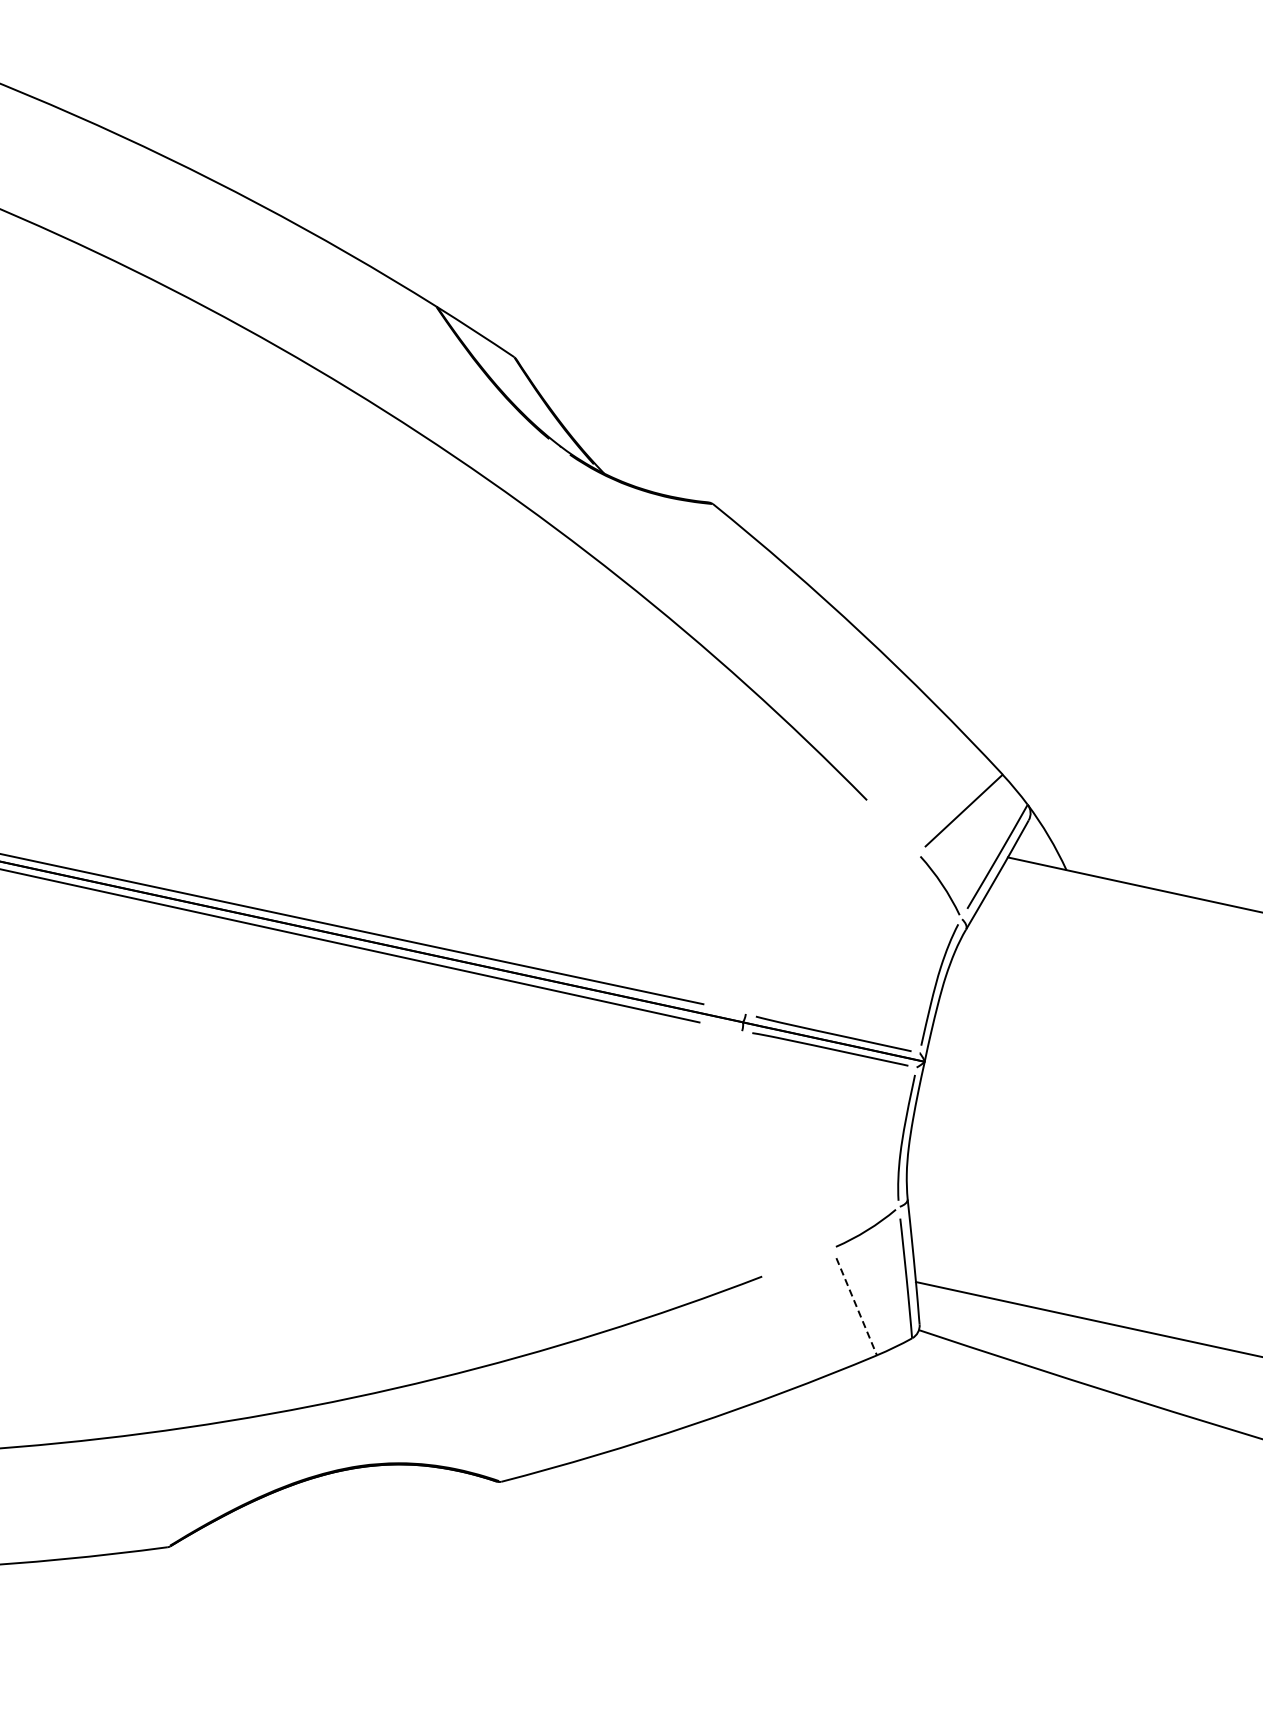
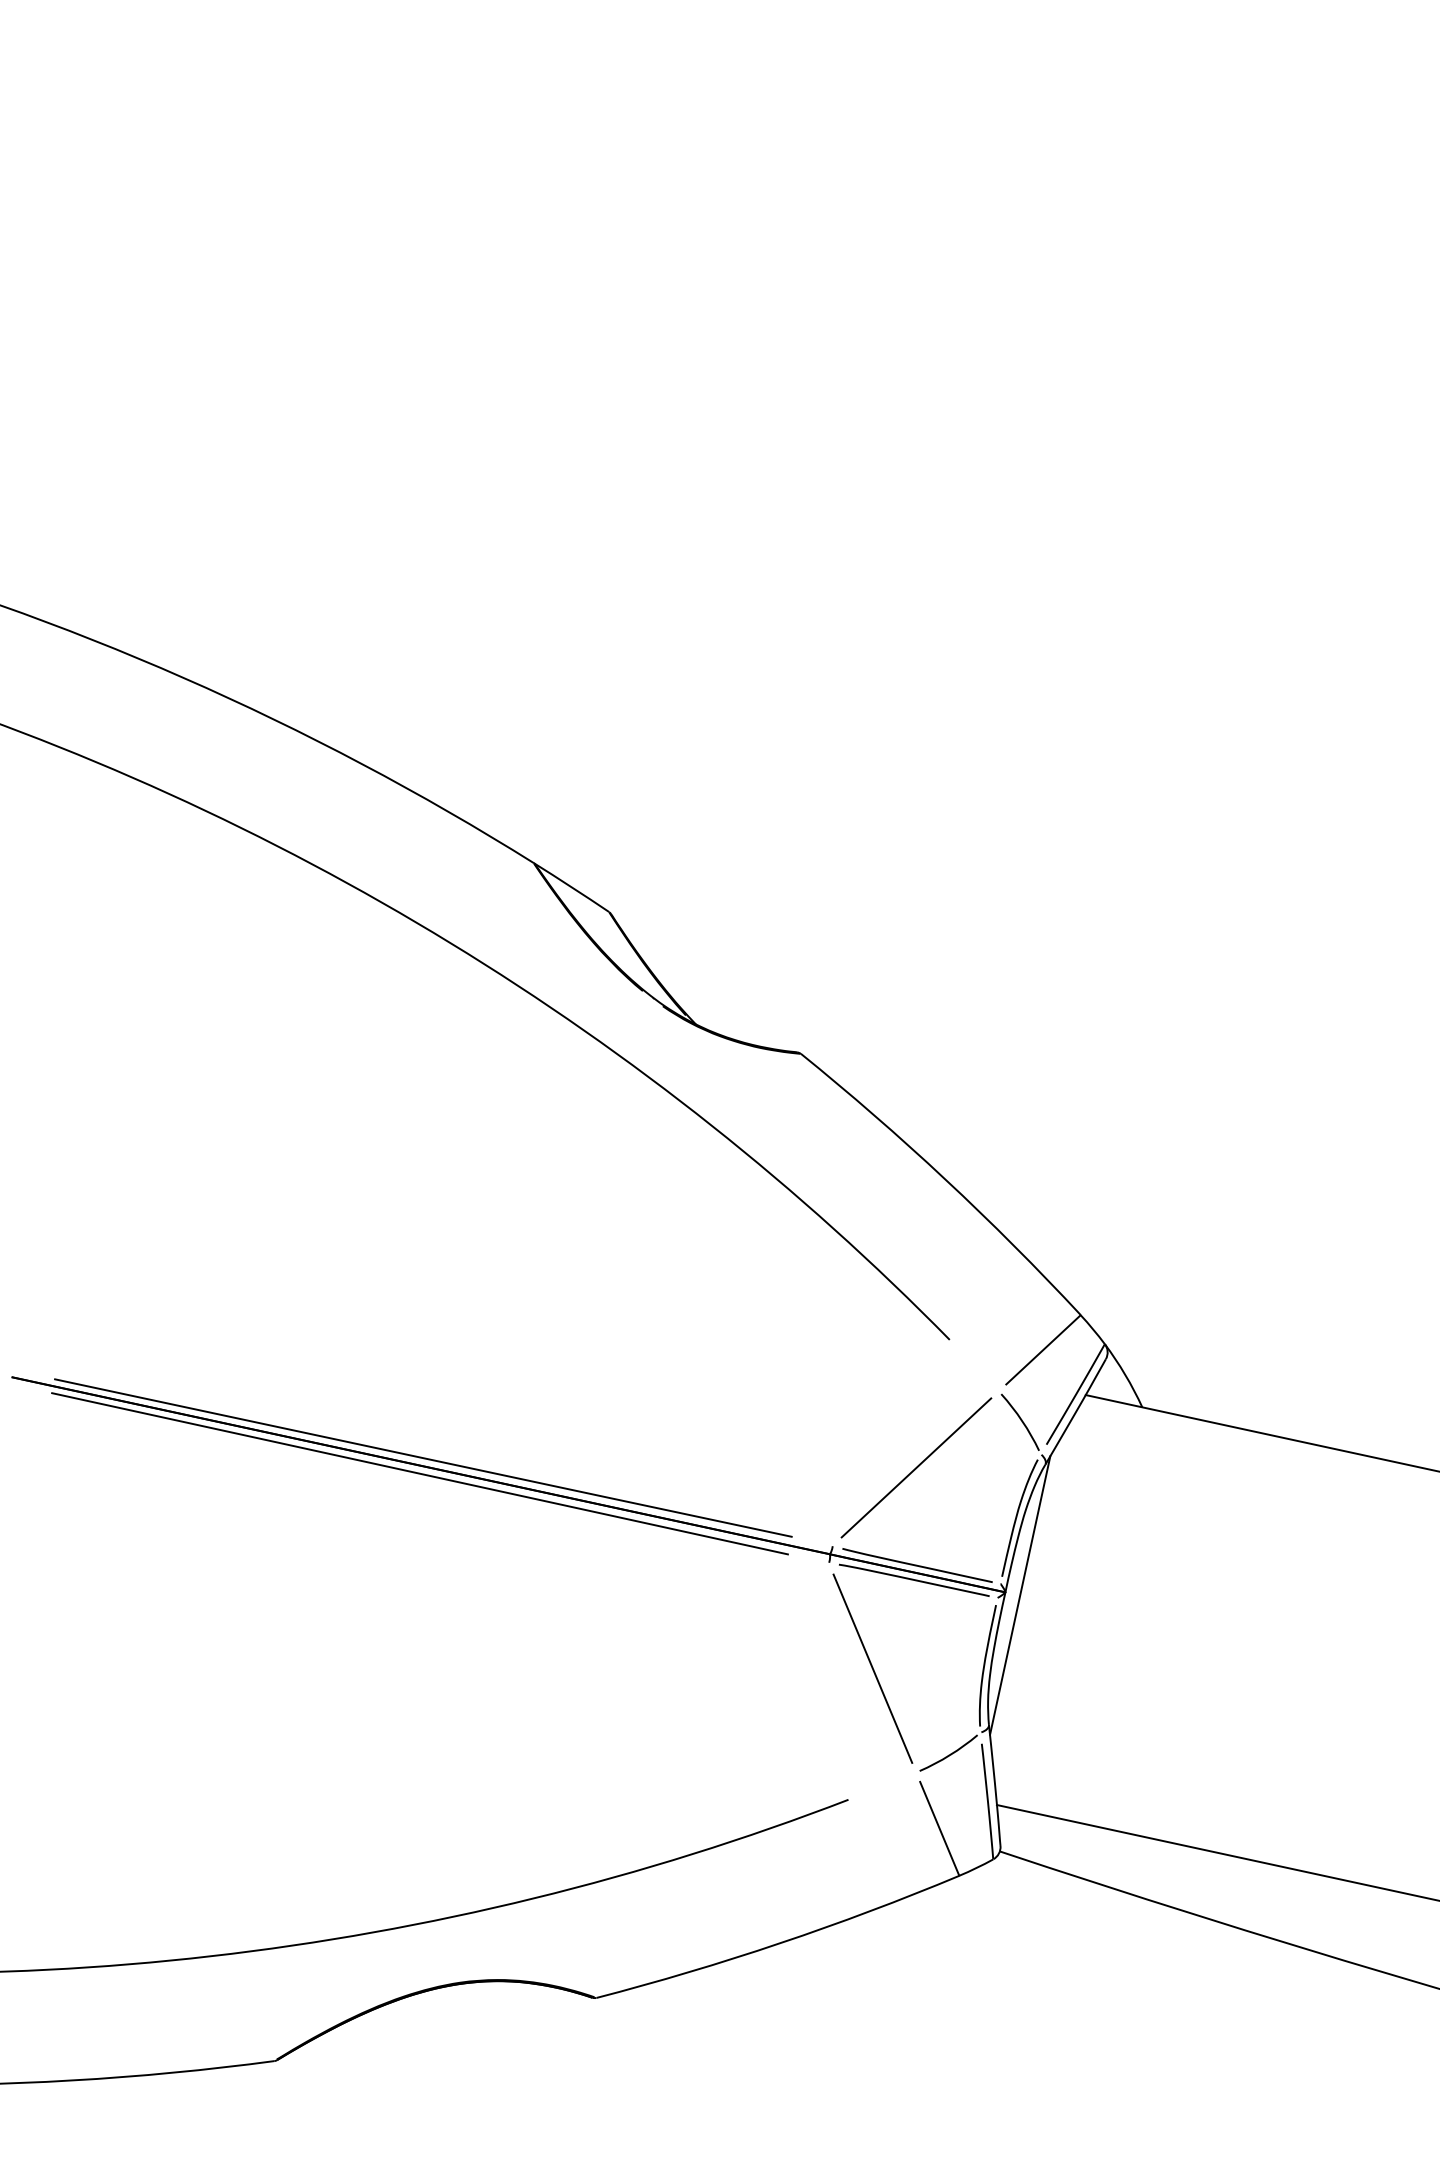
line: (832, 932) -> (916, 1467), added
line: (940, 1065) -> (1020, 1595), added
line: (787, 1140) -> (872, 1668), added
line: (856, 1306) -> (939, 1828), dashed -> solid

